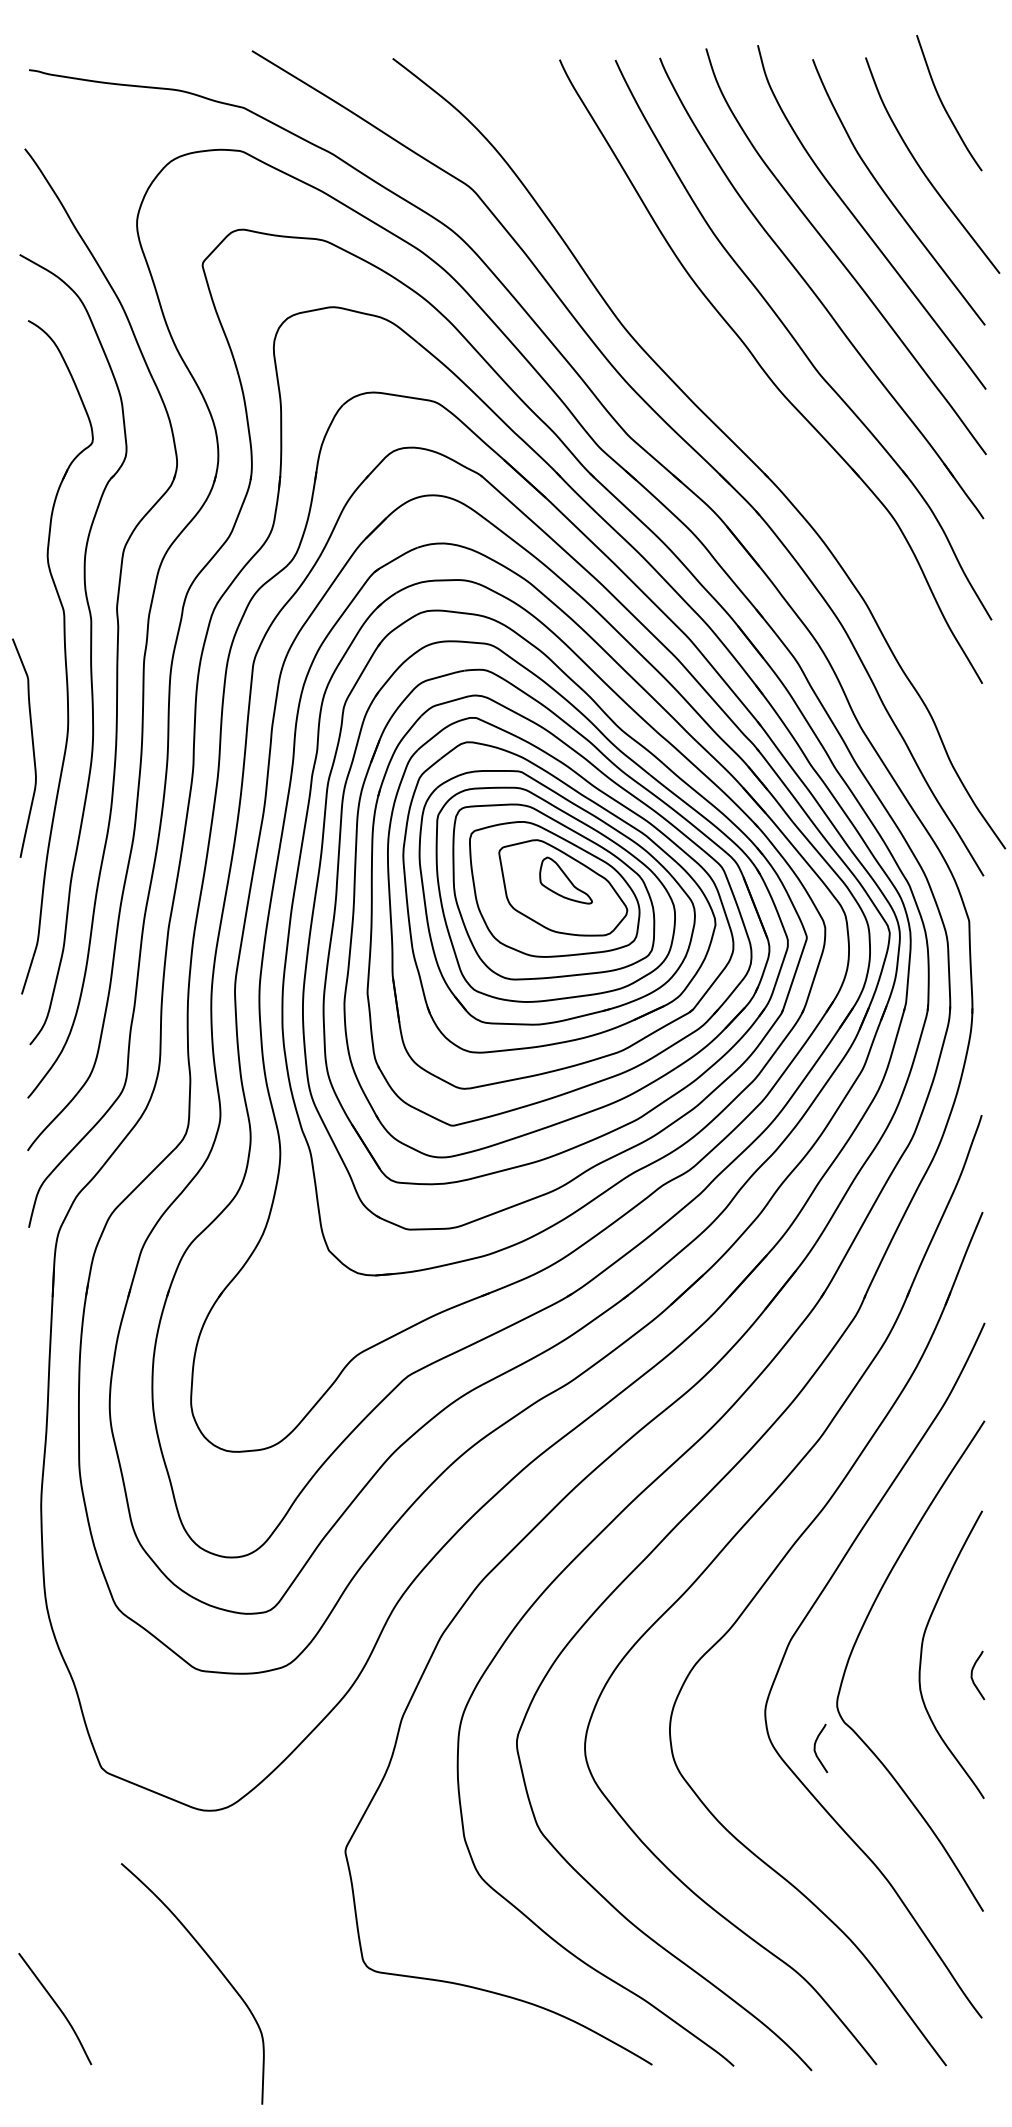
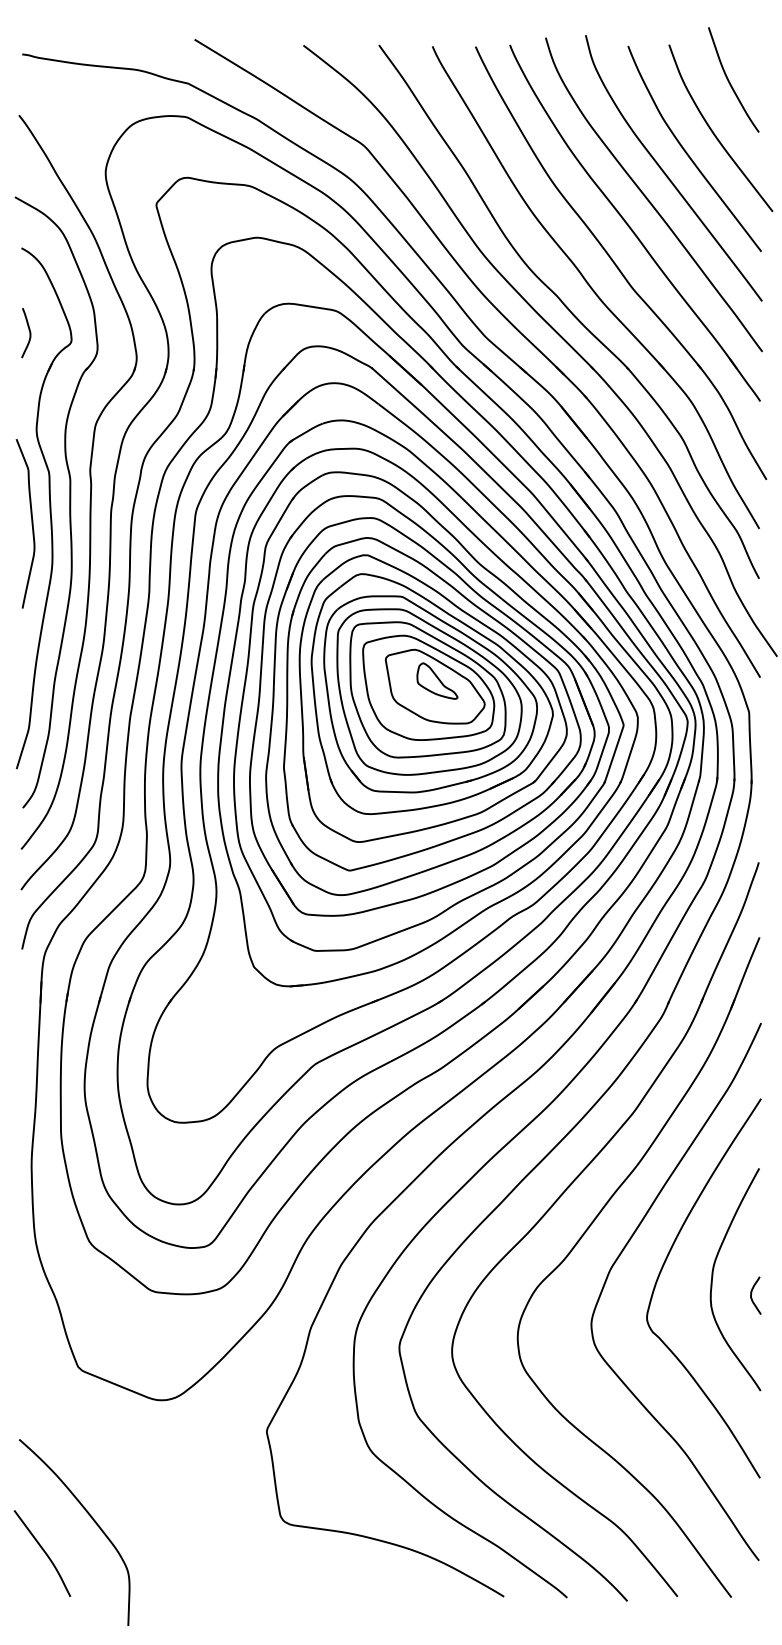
part: (736, 402) -> (569, 311), added
curve: (38, 430) -> (29, 333), added
curve: (32, 747) -> (31, 523), moved
curve: (815, 1748) -> (630, 1352), removed
curve: (214, 1965) -> (91, 1518), moved

